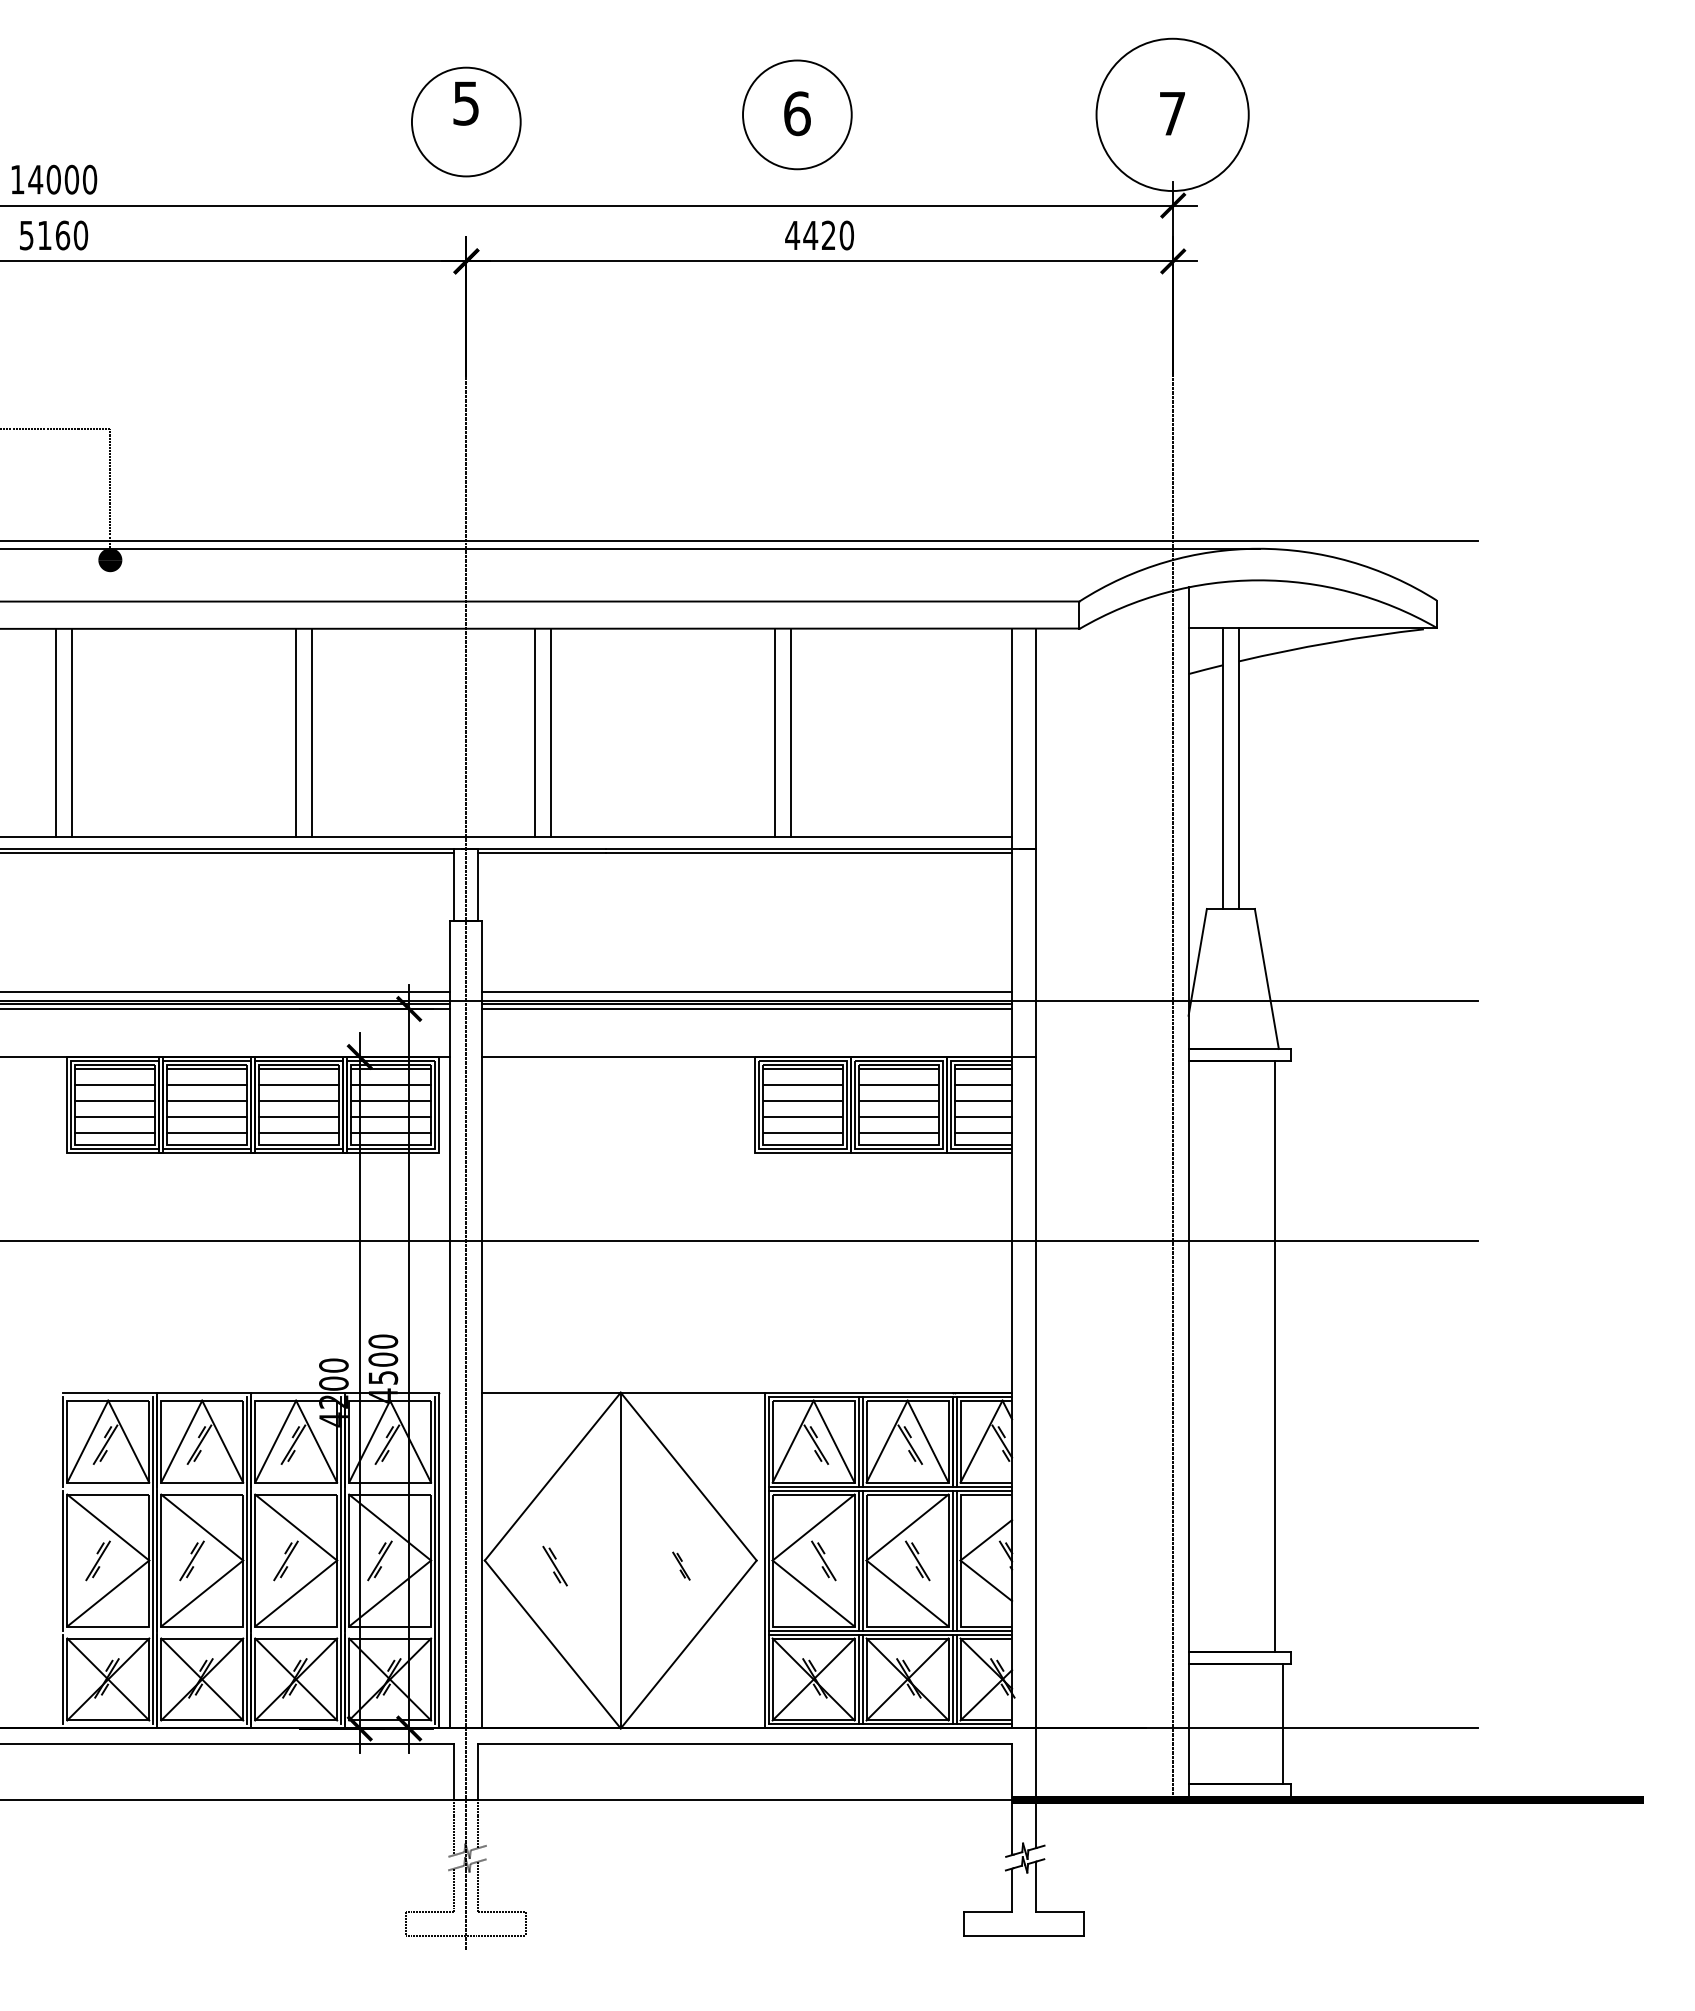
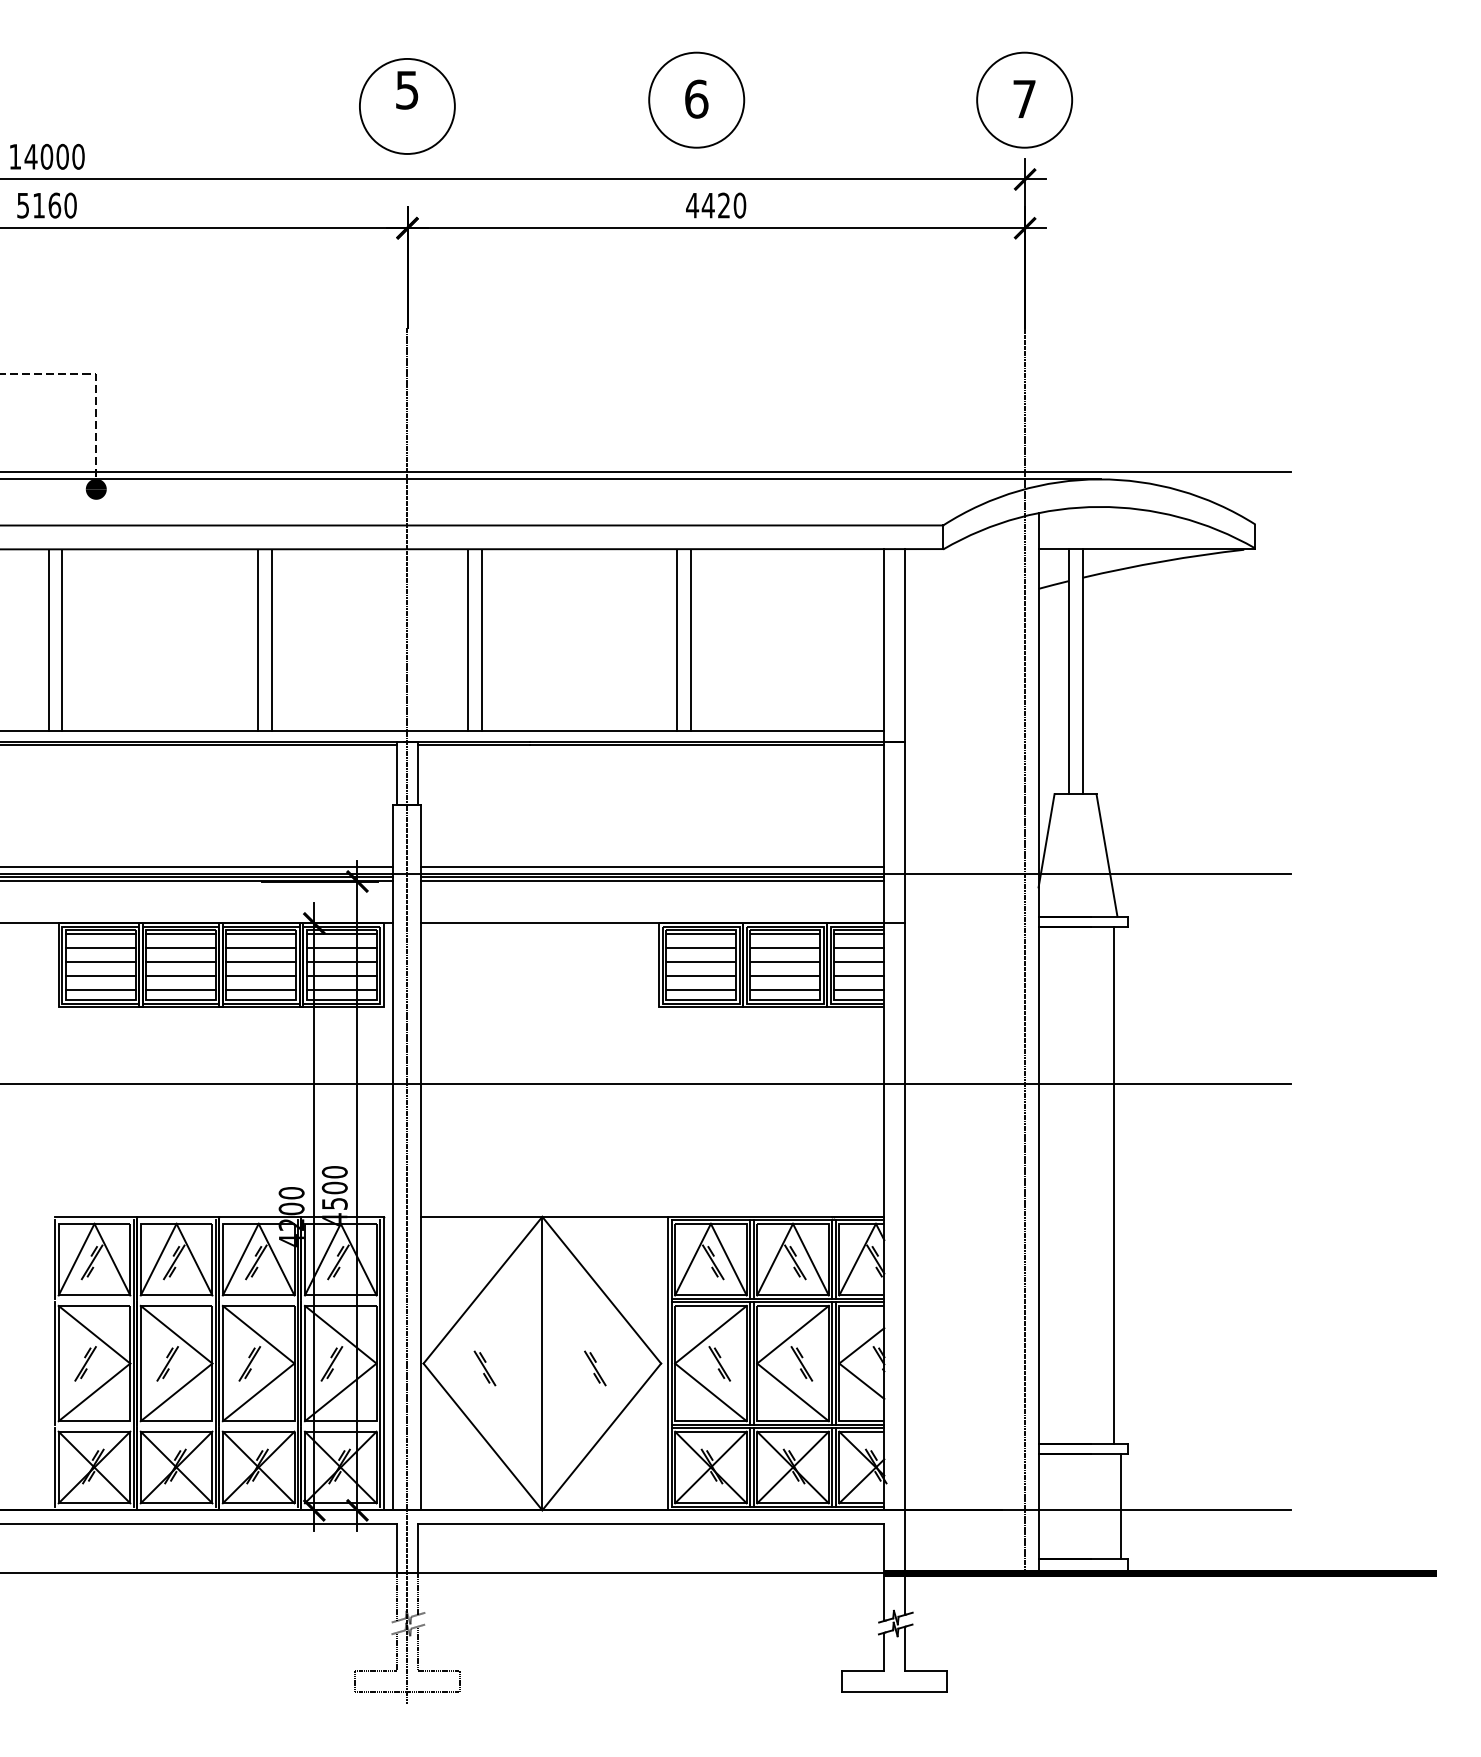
circle: (1172, 114) -> (1024, 99), size x0.71
part: (681, 1566) -> (595, 1368), size x1.43

